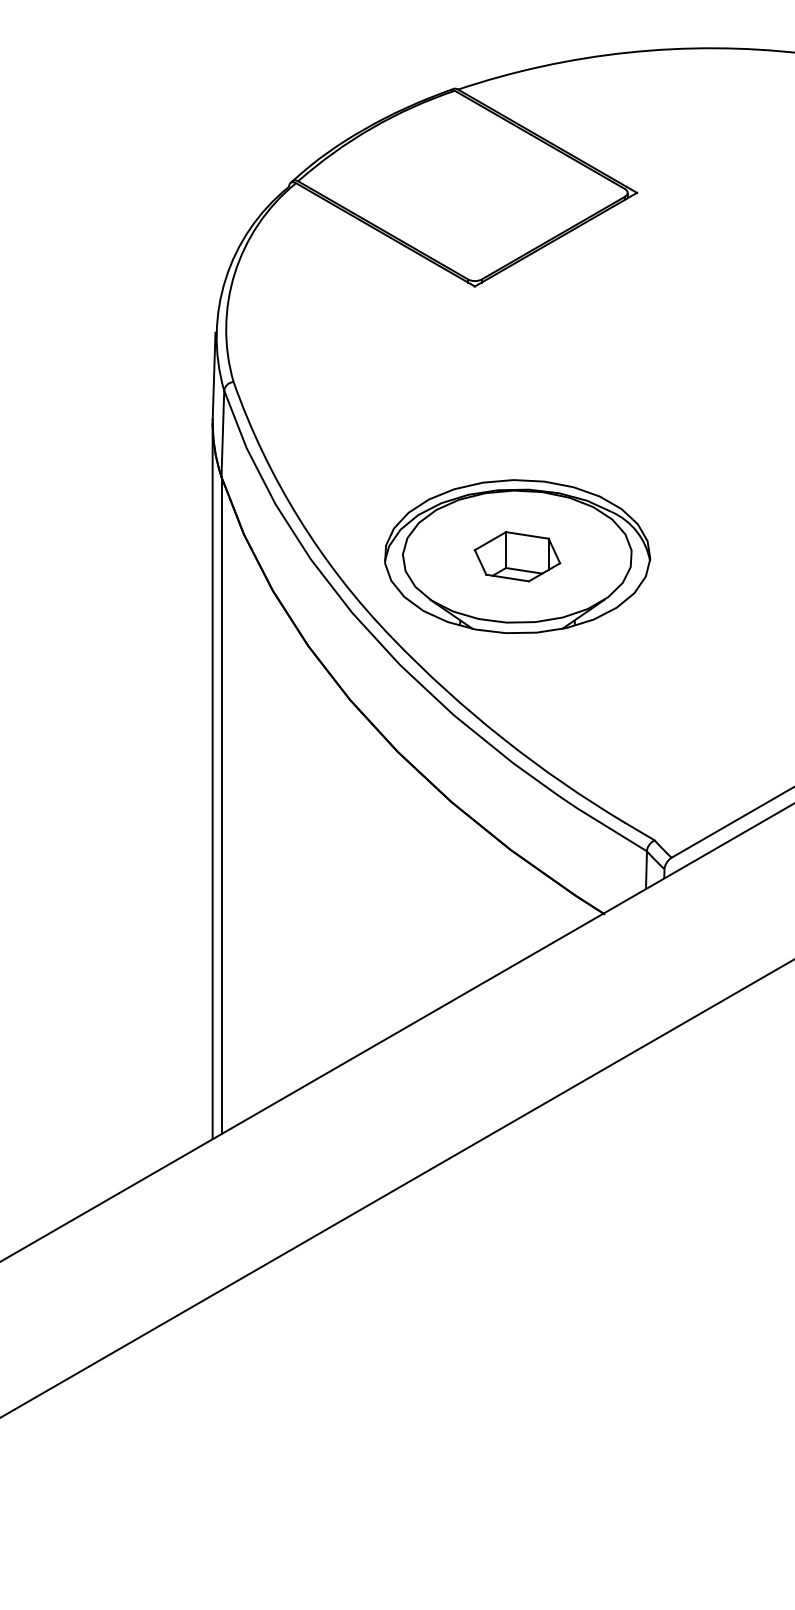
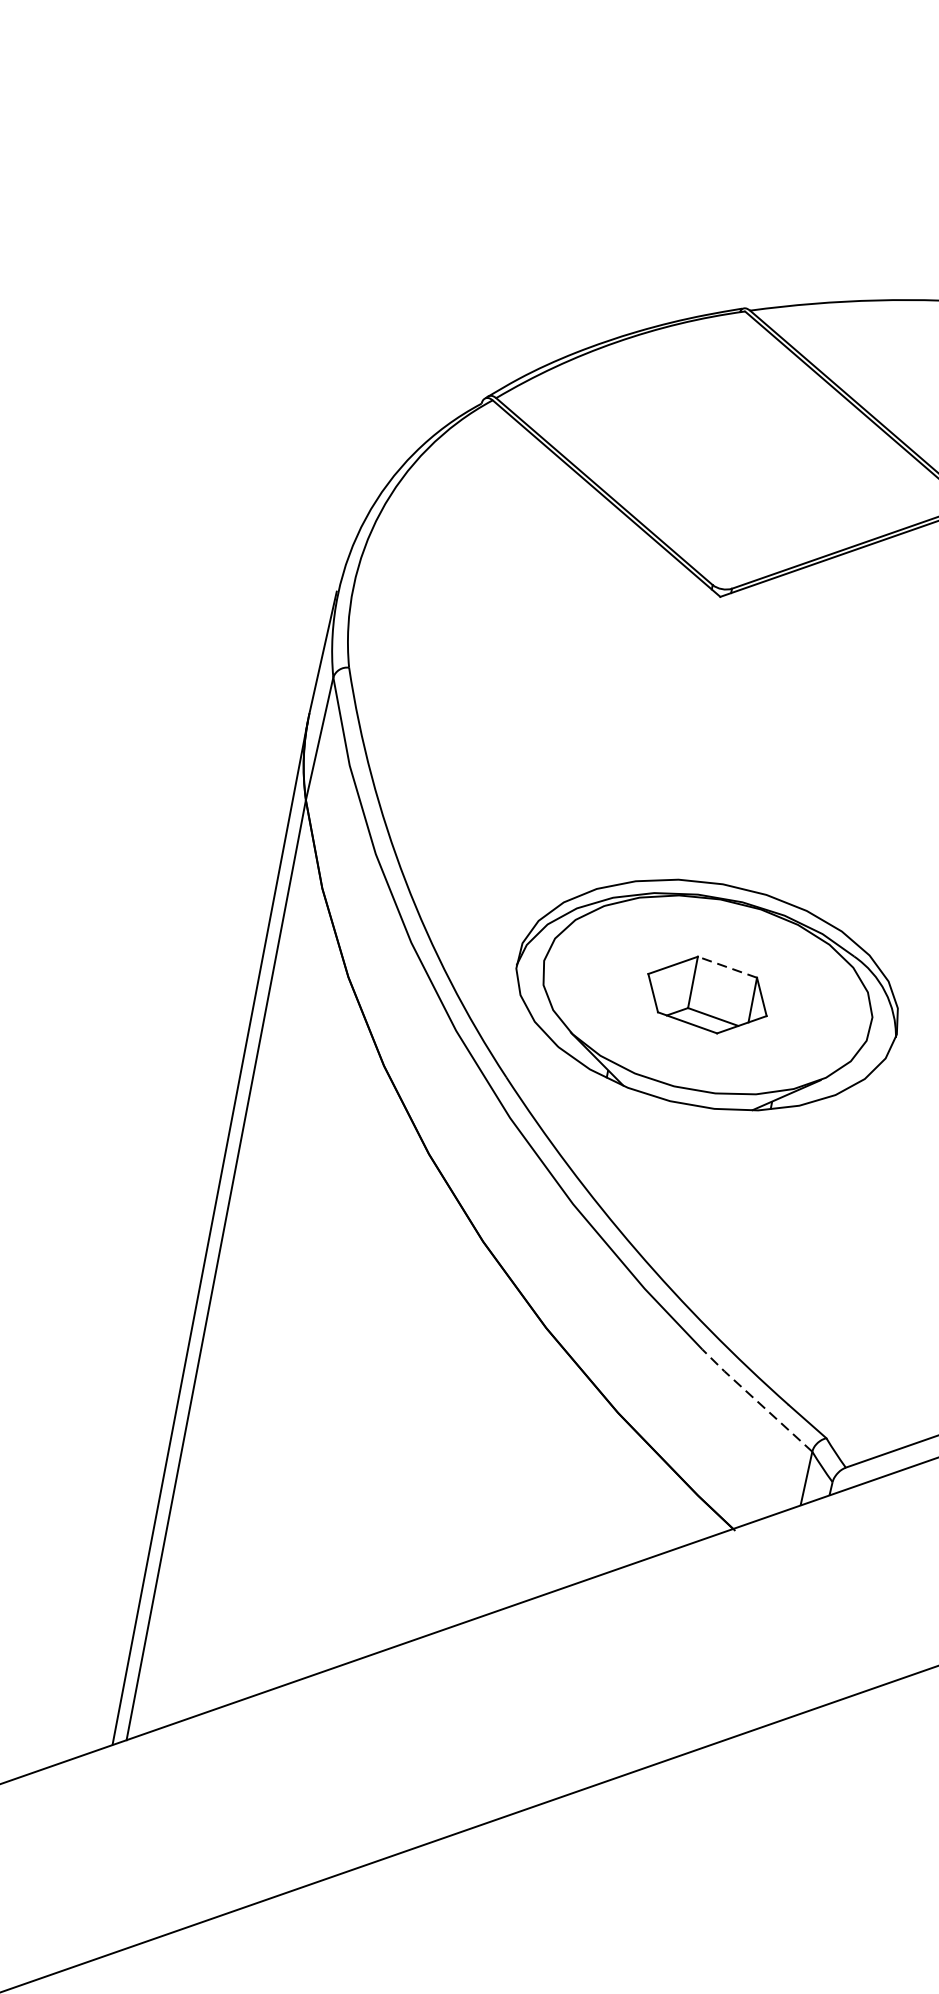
line: (527, 535) -> (727, 967), solid -> dashed
line: (601, 823) -> (754, 1399), solid -> dashed

